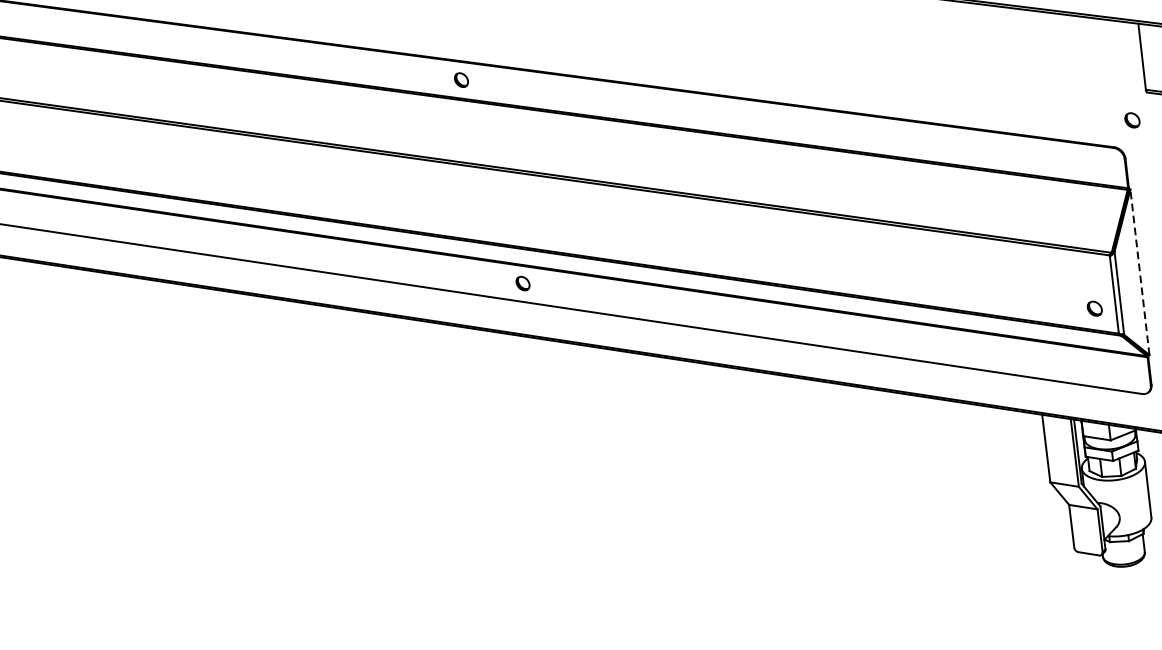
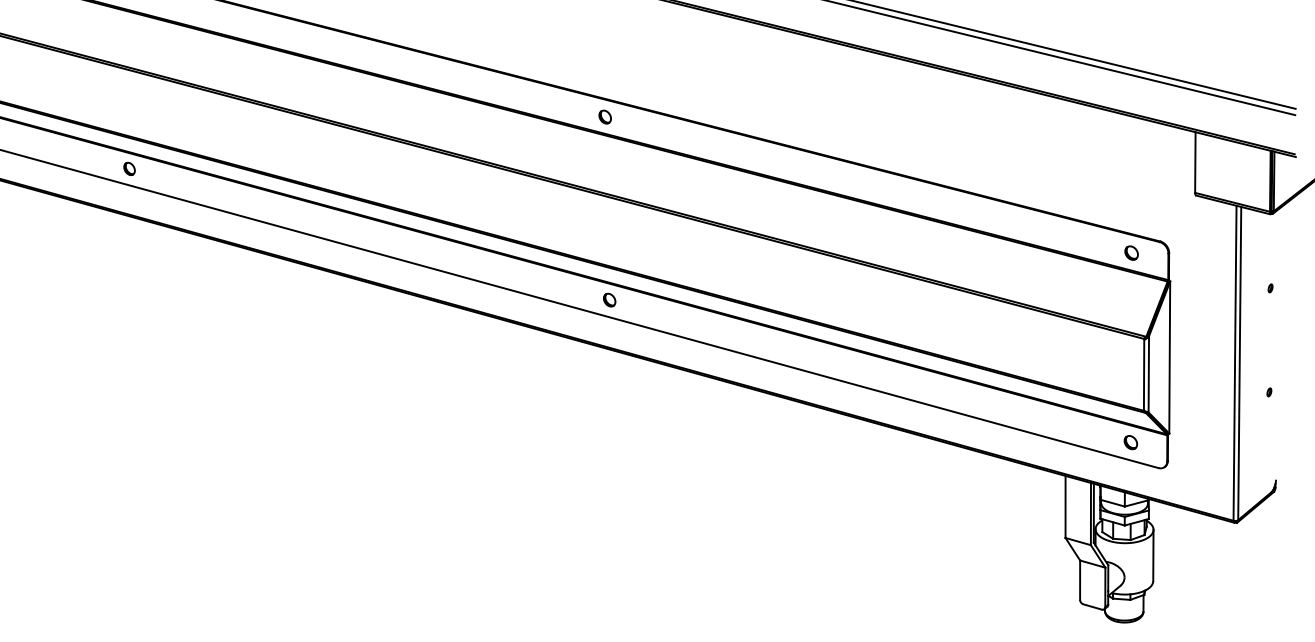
part: (460, 79) -> (604, 116), moved
part: (1132, 119) -> (1131, 252), moved
line: (1139, 272) -> (1169, 357), dashed -> solid
part: (1094, 308) -> (1130, 442), moved

